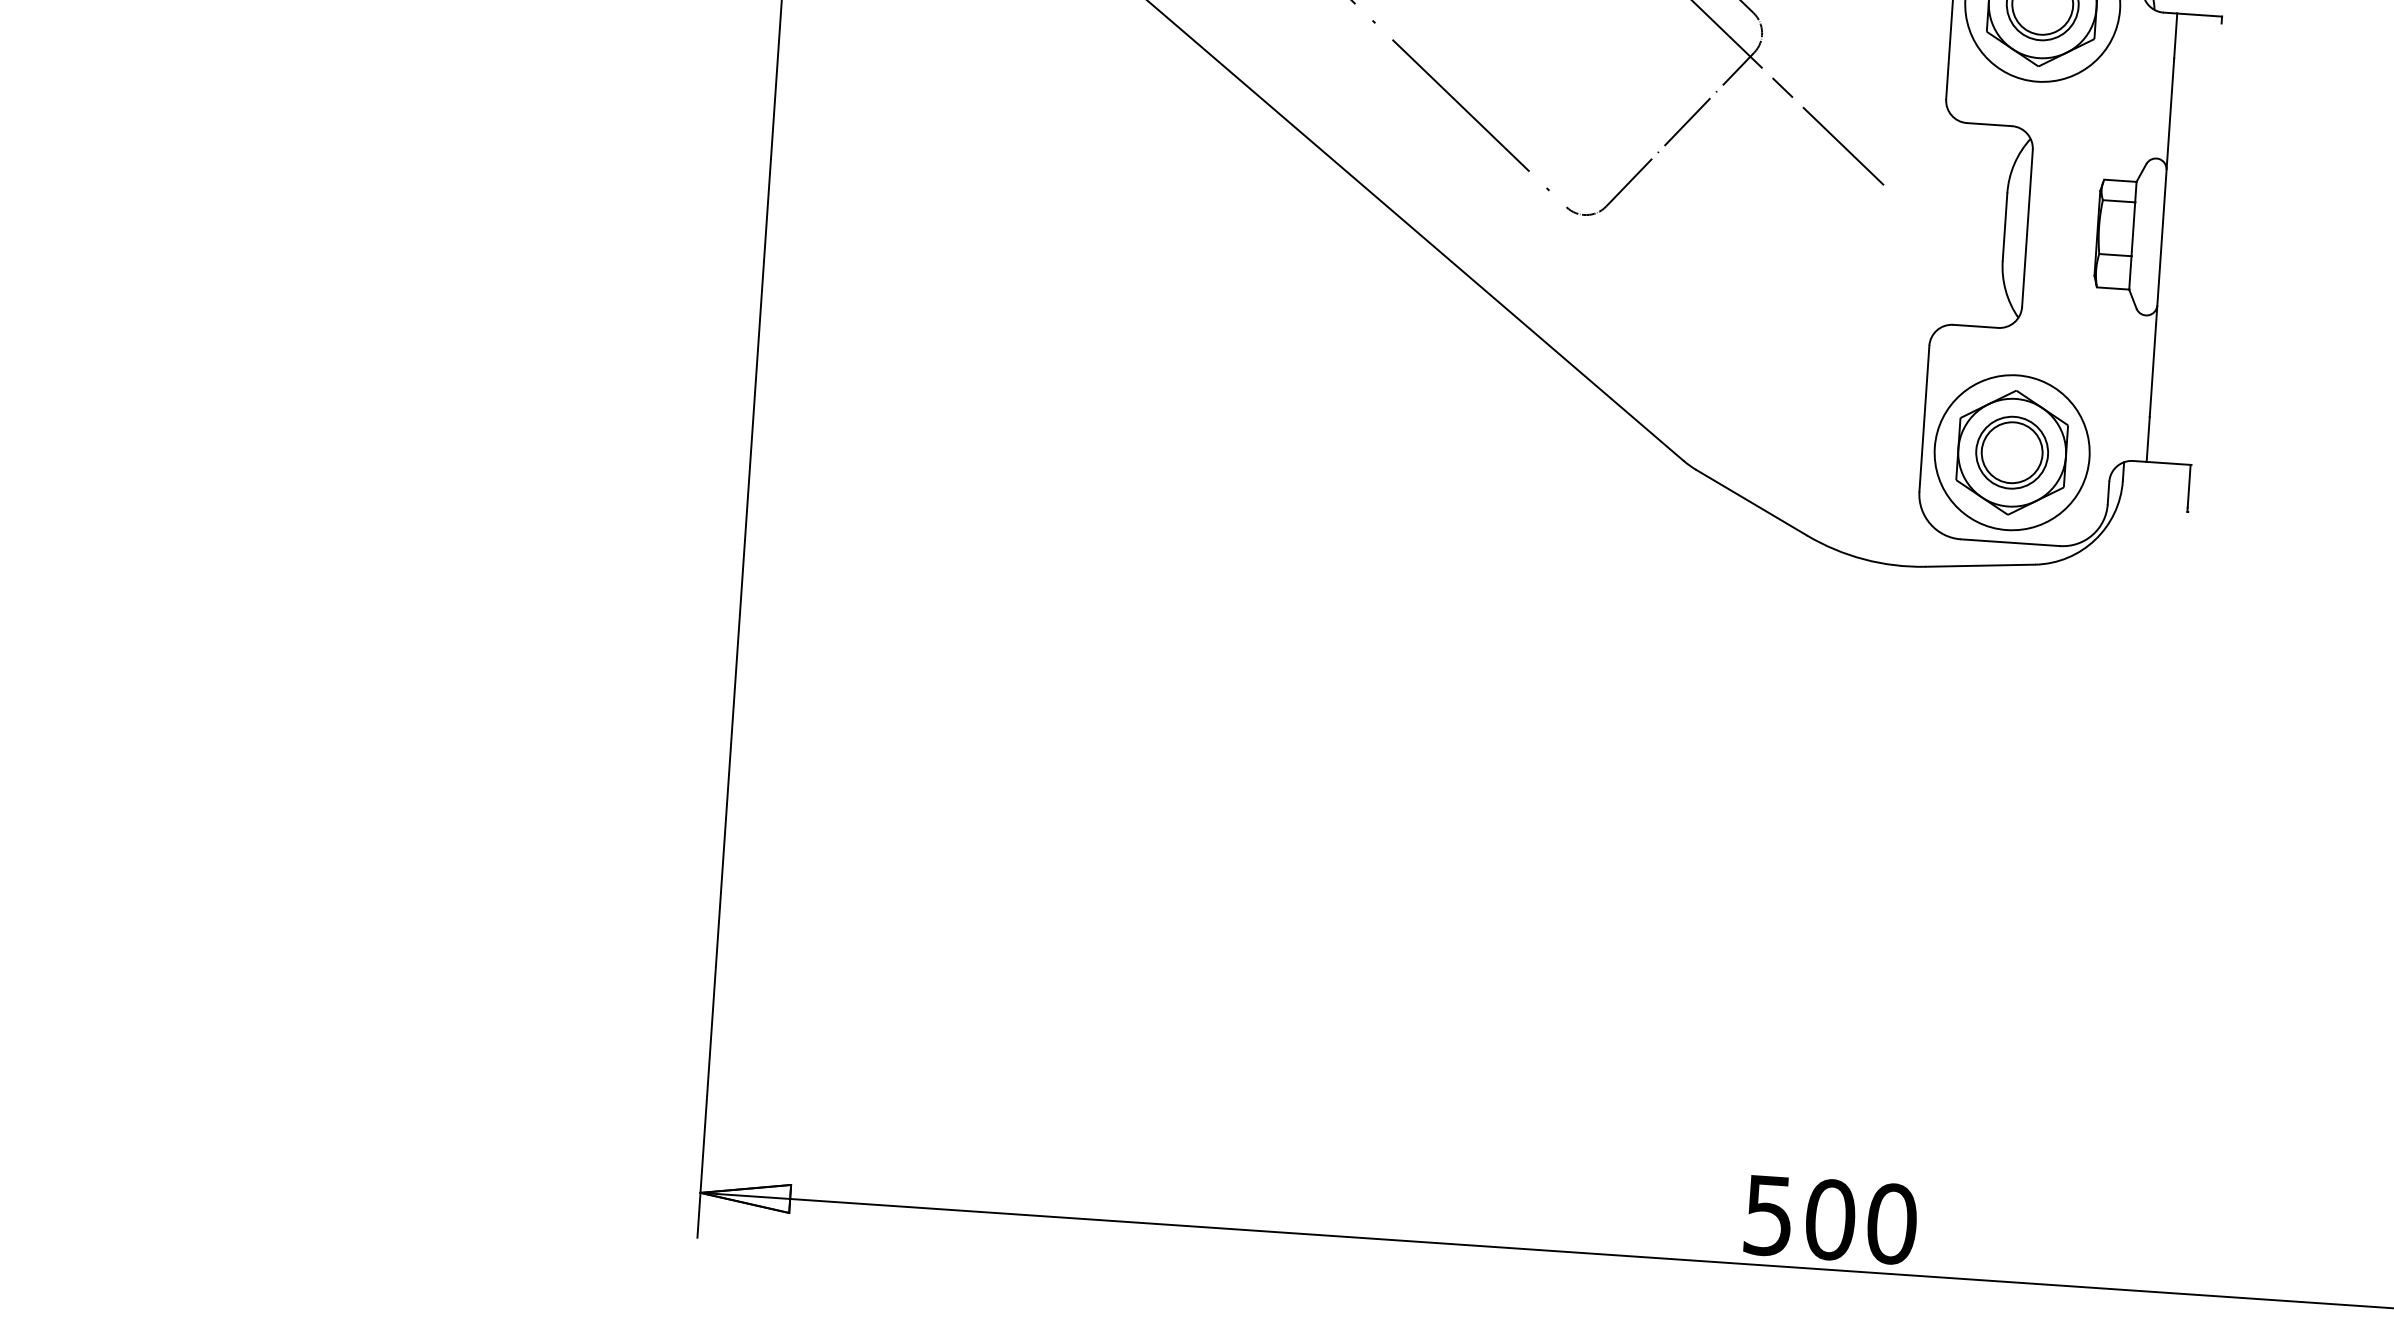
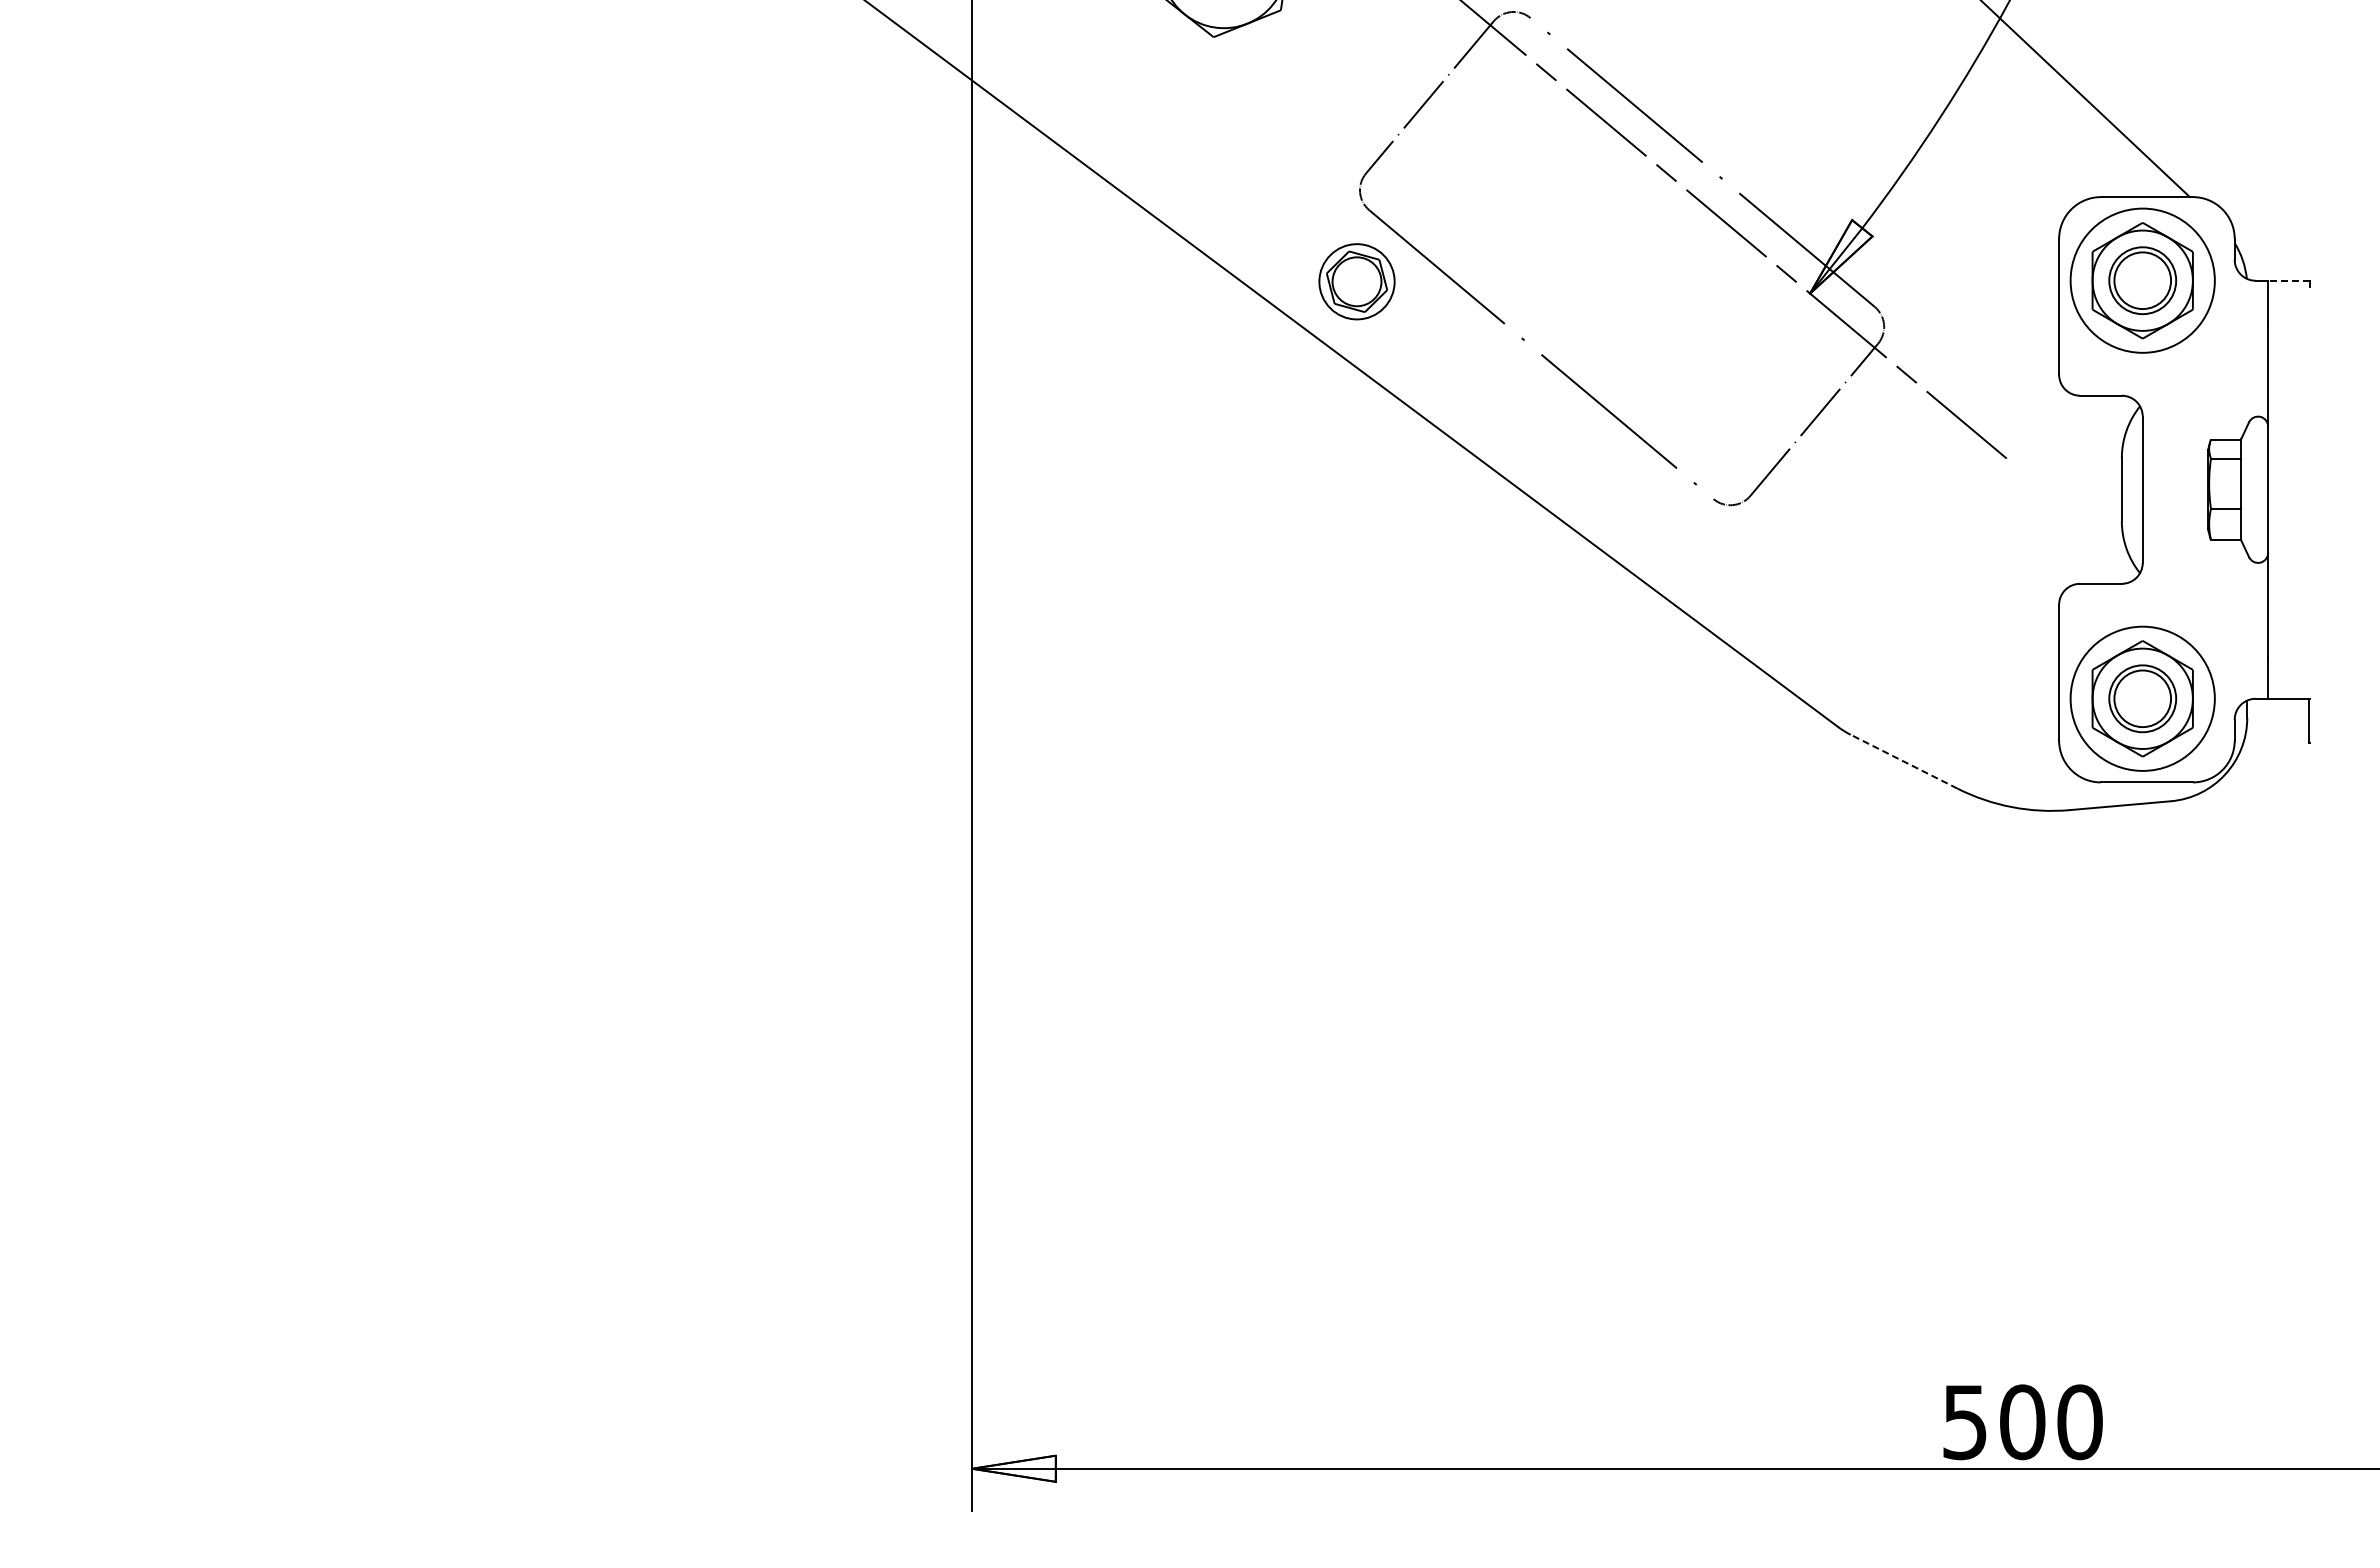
line: (2200, 14) -> (2289, 280), solid -> dashed
line: (1752, 502) -> (1904, 761), solid -> dashed

